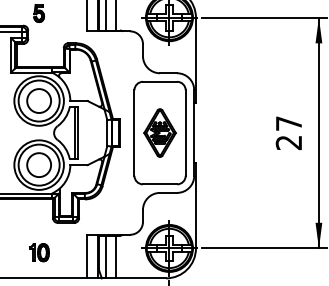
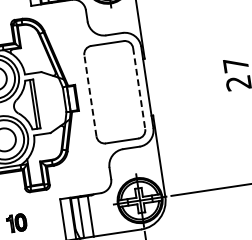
part: (159, 132) -> (114, 91), removed
line: (134, 133) -> (90, 96), solid -> dashed
line: (185, 133) -> (139, 89), solid -> dashed

